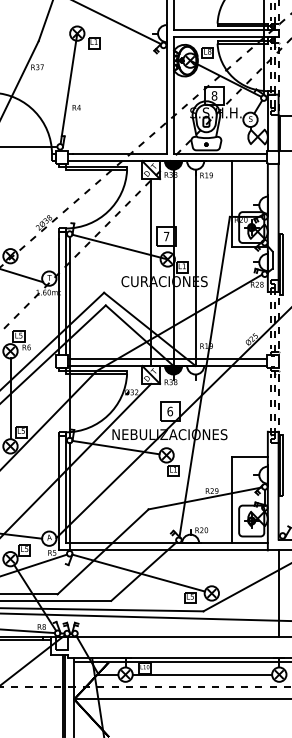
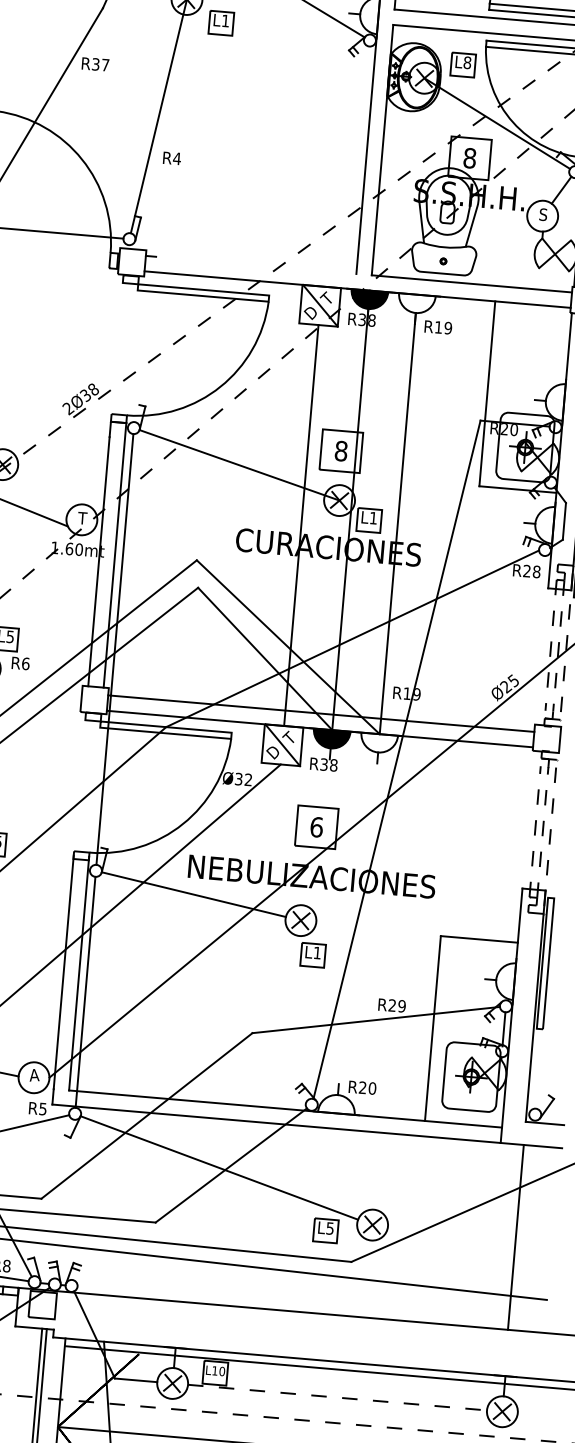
line: (119, 153) -> (255, 264), removed
text: (166, 236) -> (341, 451), 7 -> 8
line: (202, 674) -> (337, 1397), solid -> dashed

